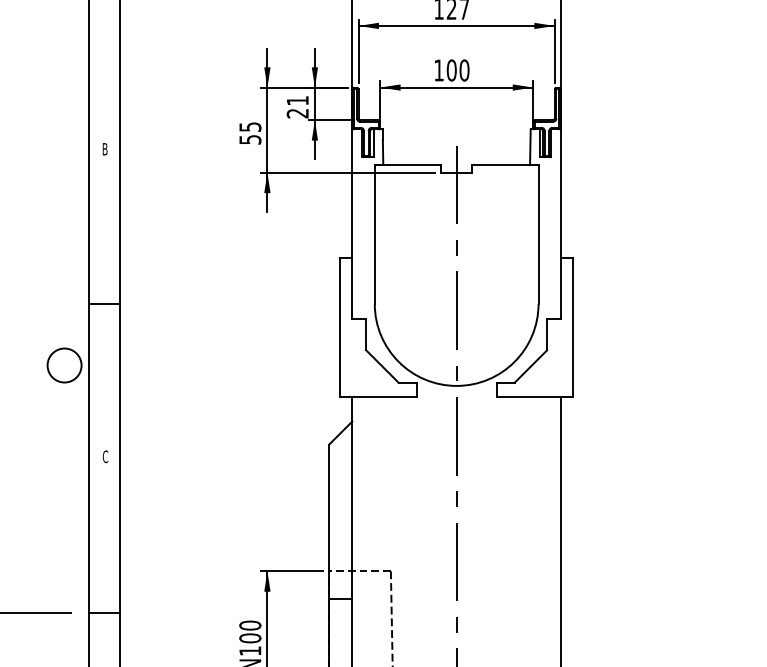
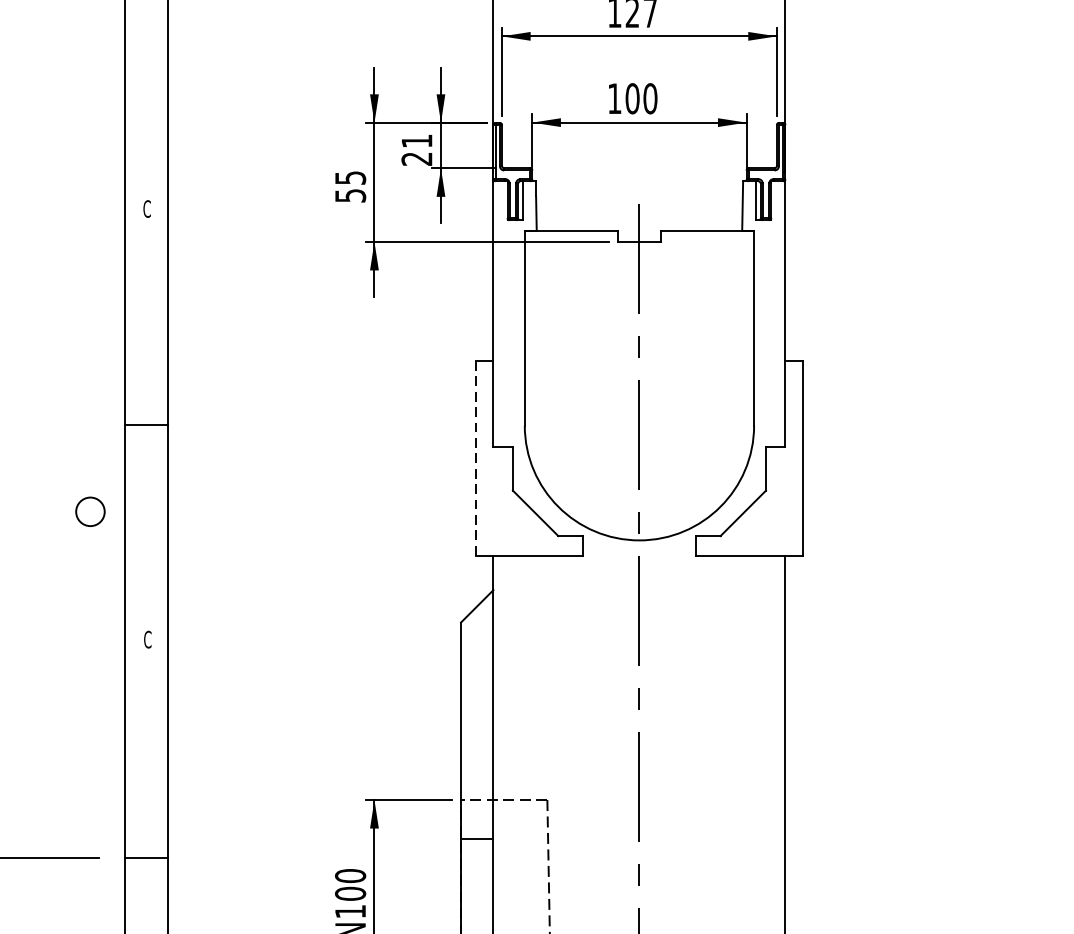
text: (104, 149) -> (146, 209), B -> C
line: (340, 327) -> (476, 458), solid -> dashed
circle: (64, 365) -> (90, 511), size x0.6

